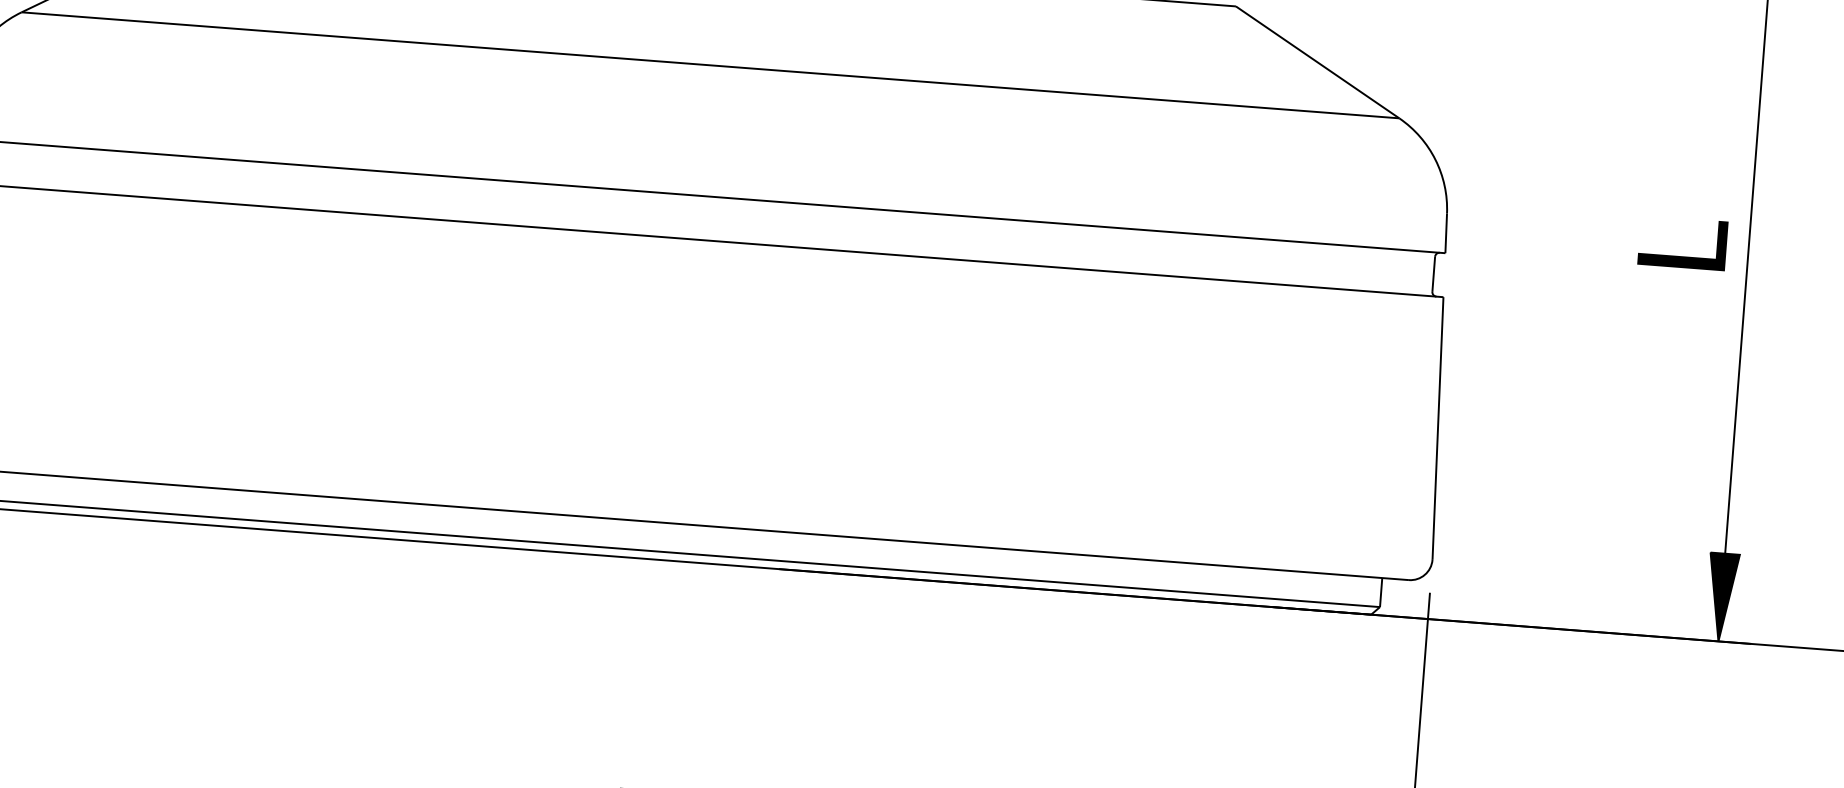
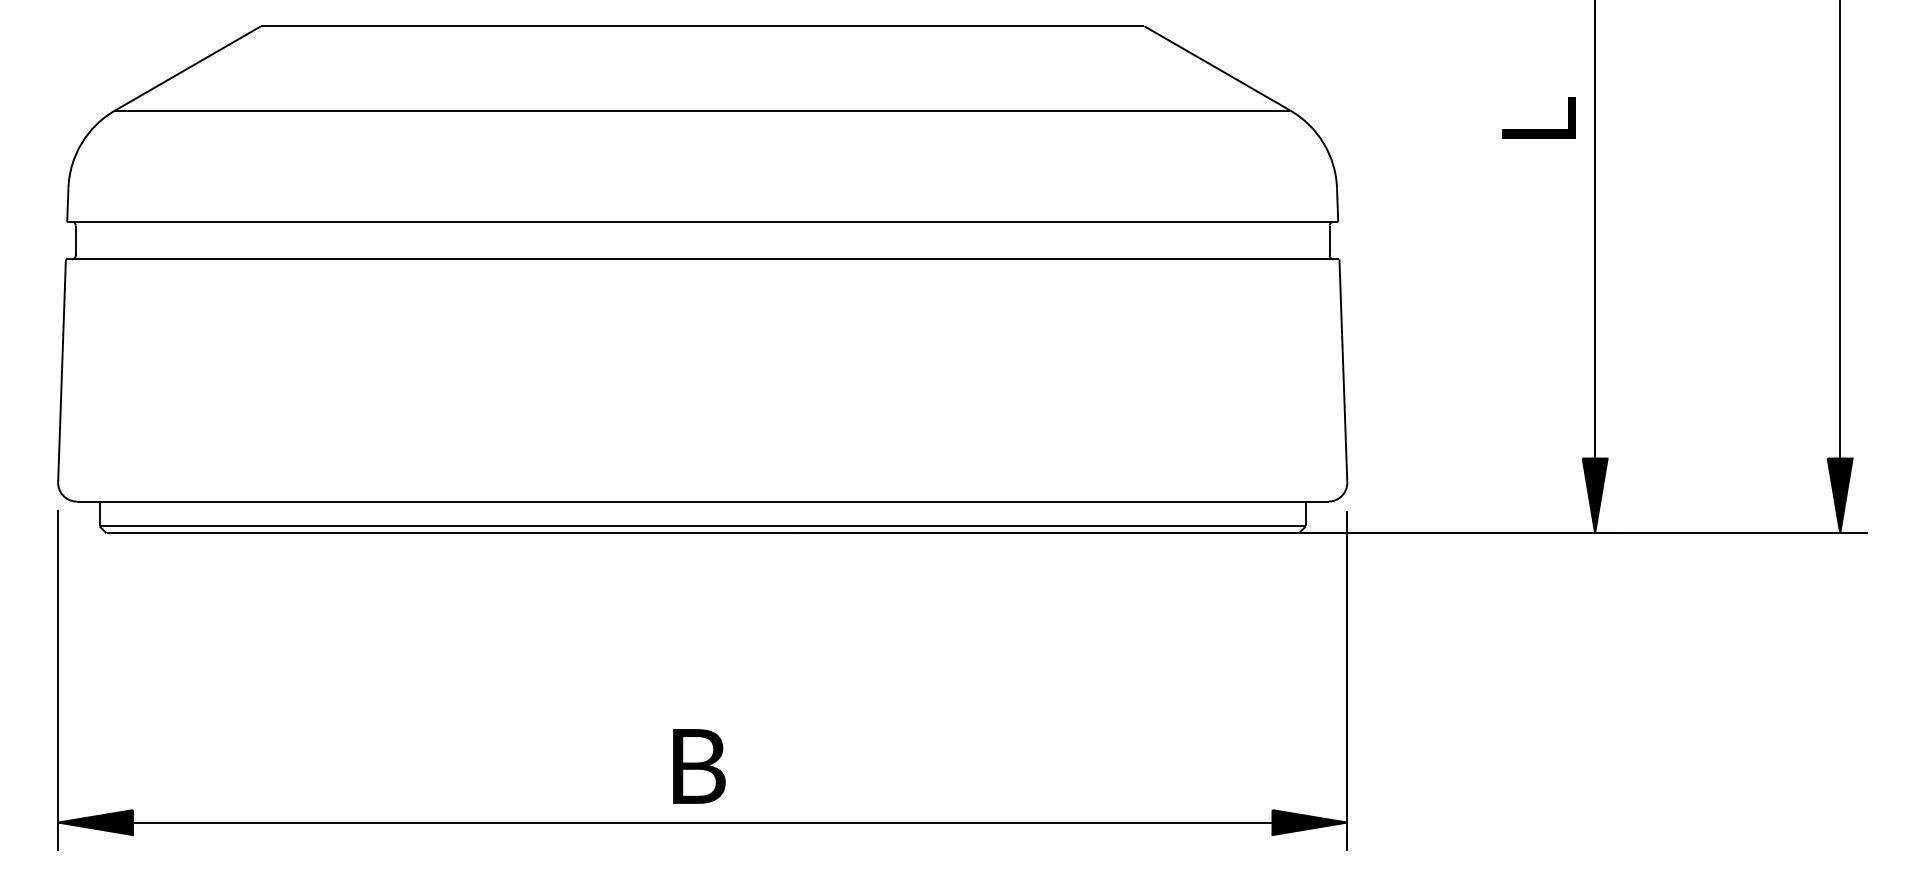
text: (1682, 242) -> (1538, 117), moved

